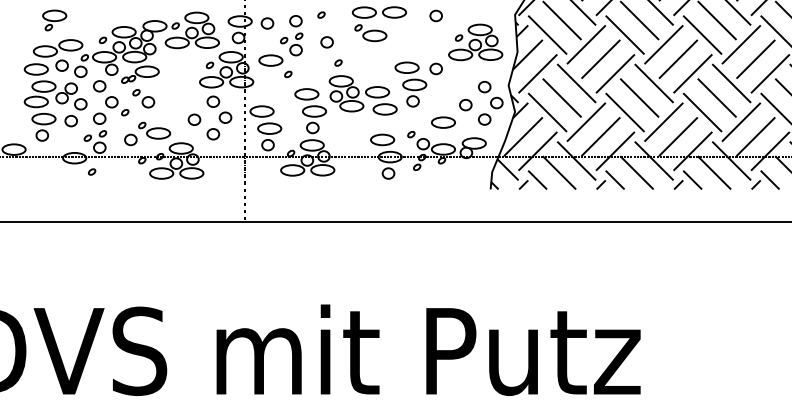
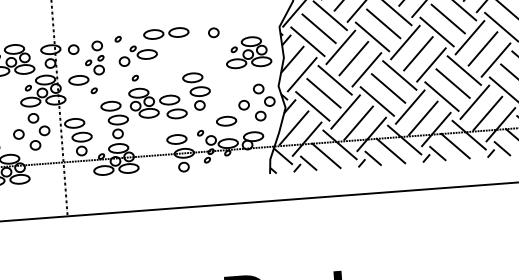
part: (370, 33) -> (143, 52), moved
part: (435, 68) -> (216, 76), removed

